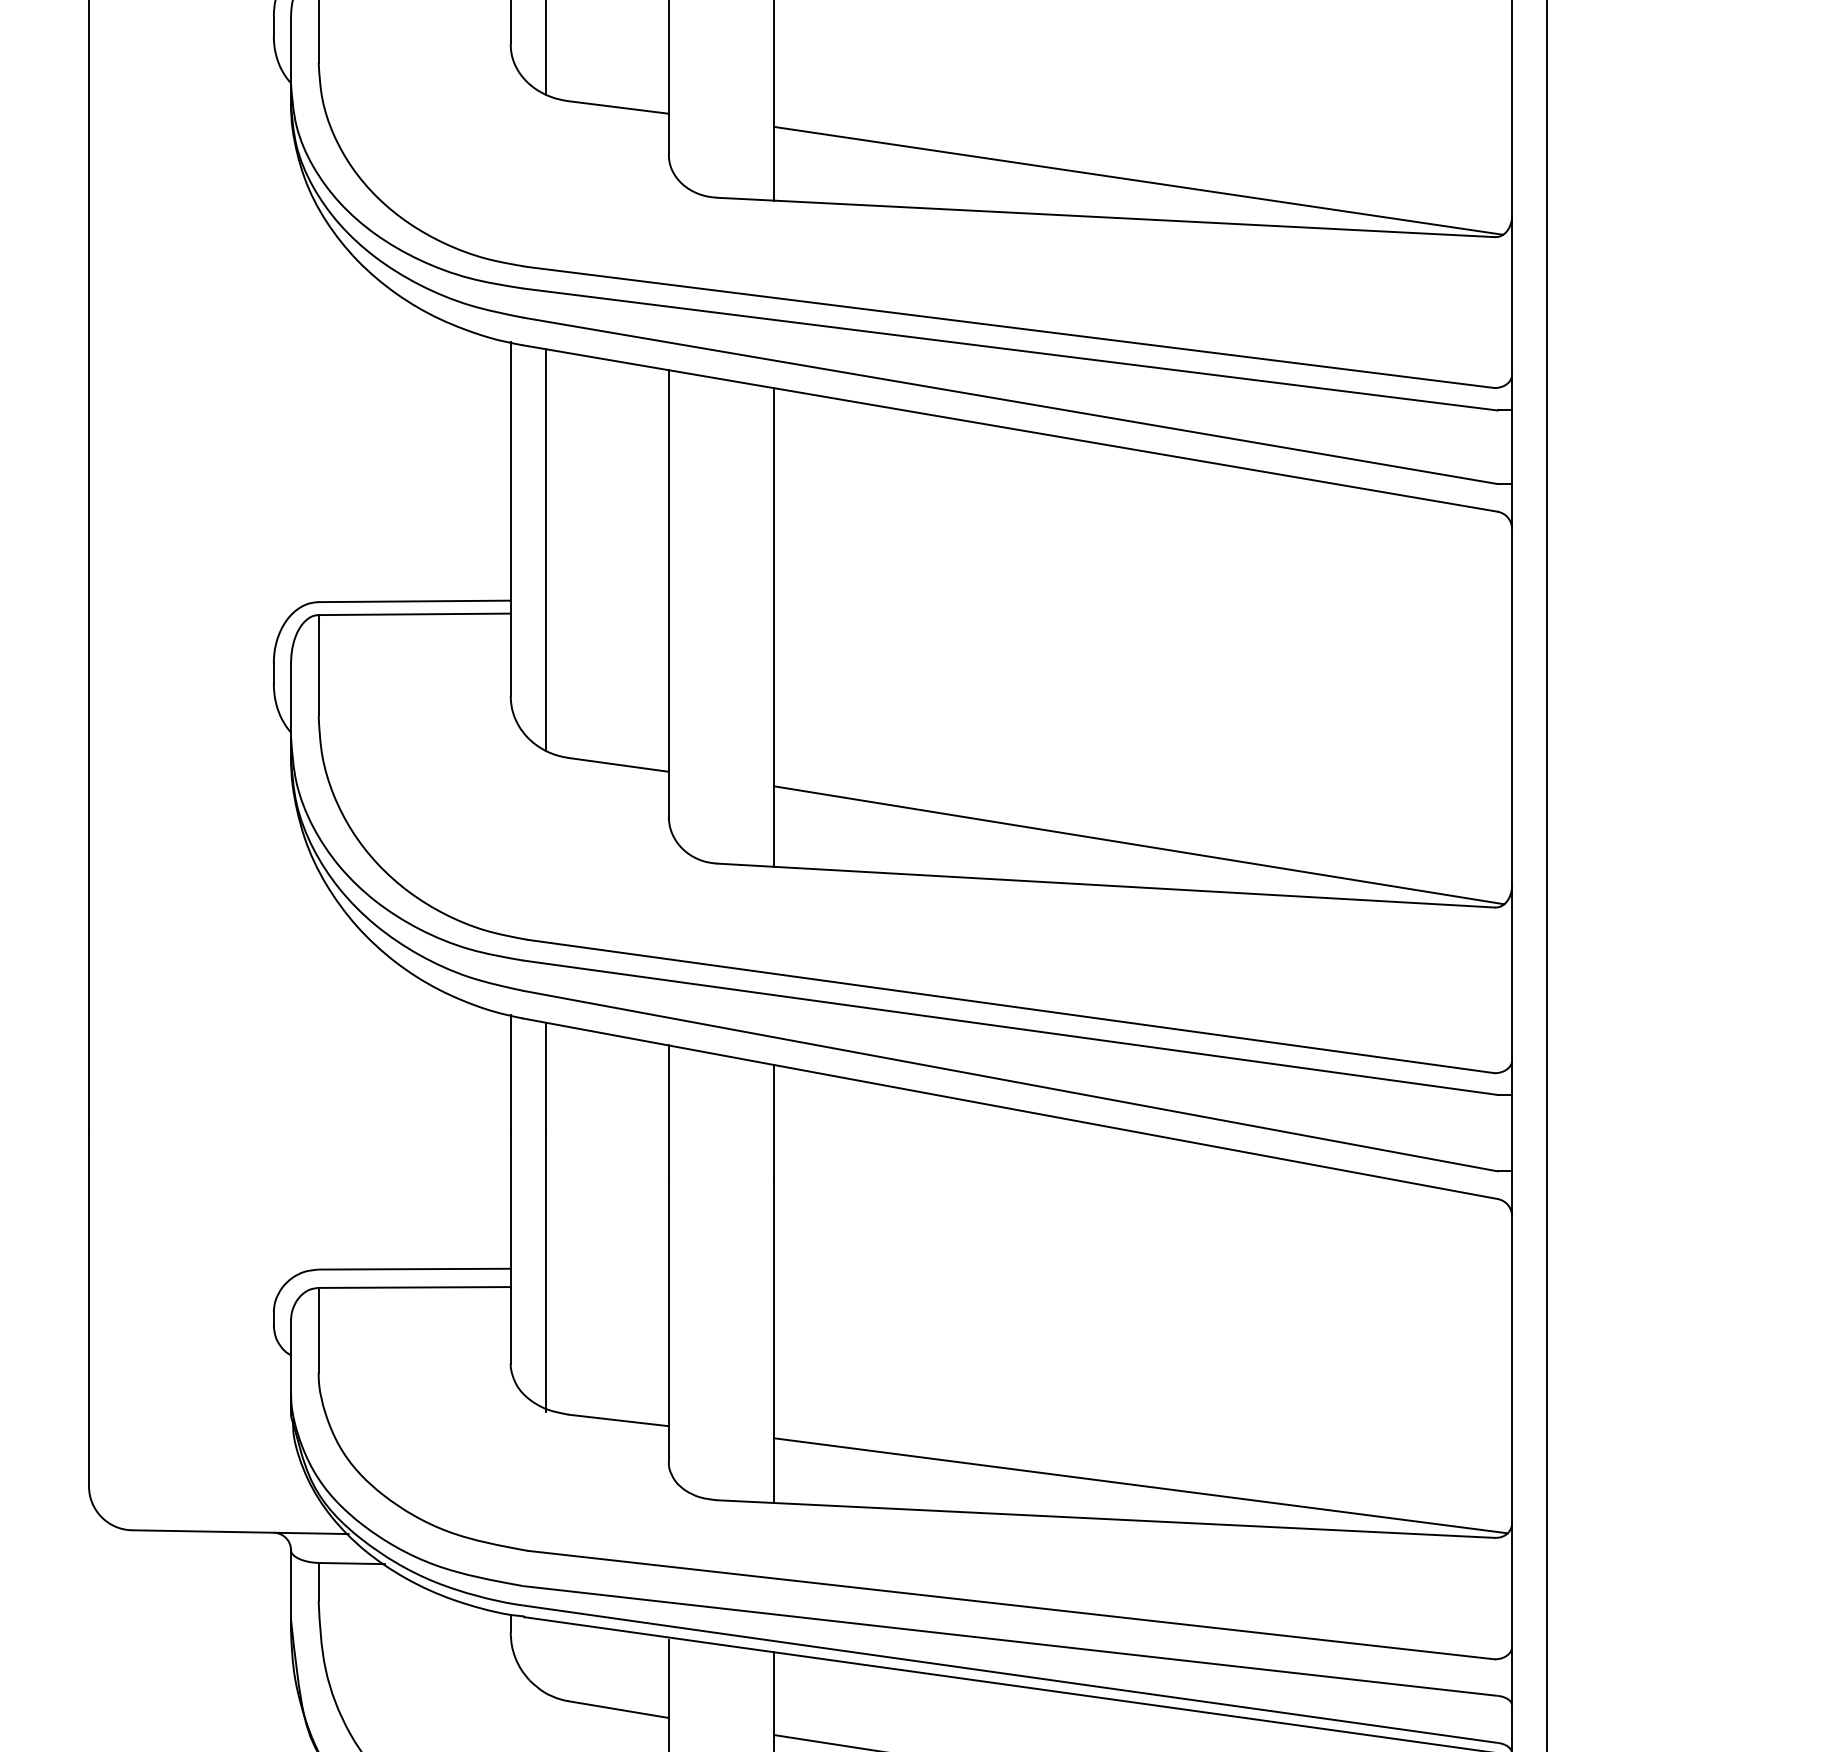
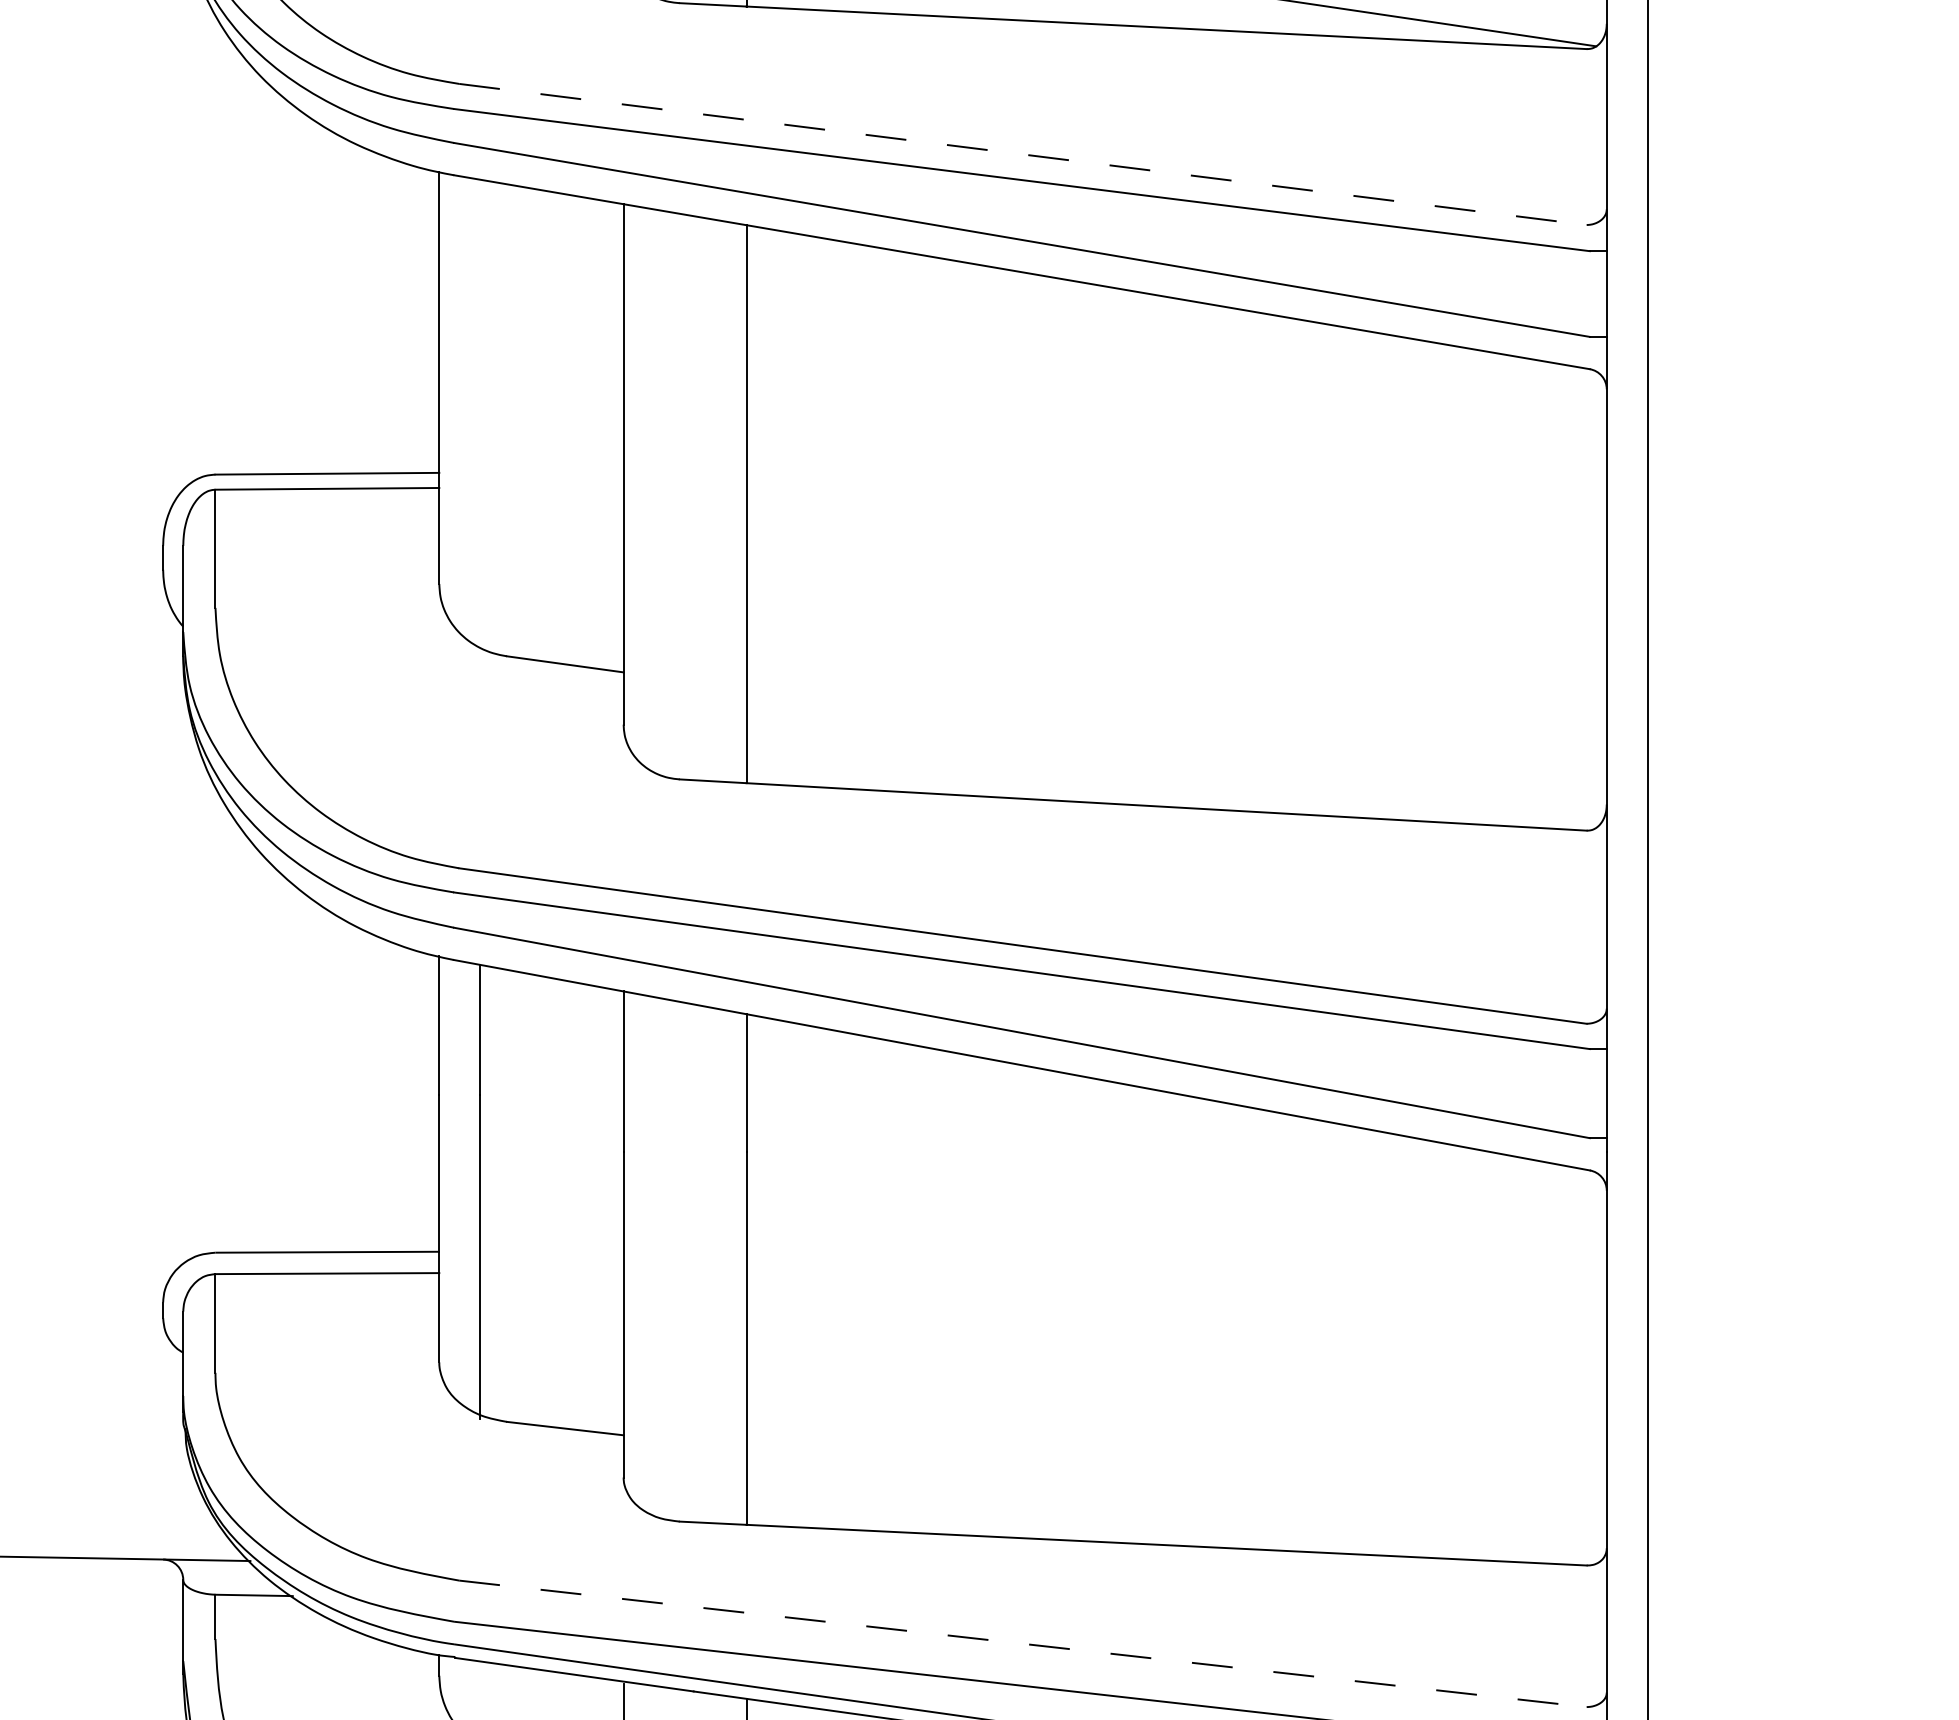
line: (1011, 327) -> (1023, 154), solid -> dashed
line: (545, 549) -> (479, 413), removed
line: (1139, 845) -> (1172, 758), removed
line: (1140, 1485) -> (1173, 1504), removed
line: (1011, 1605) -> (1023, 1644), solid -> dashed

